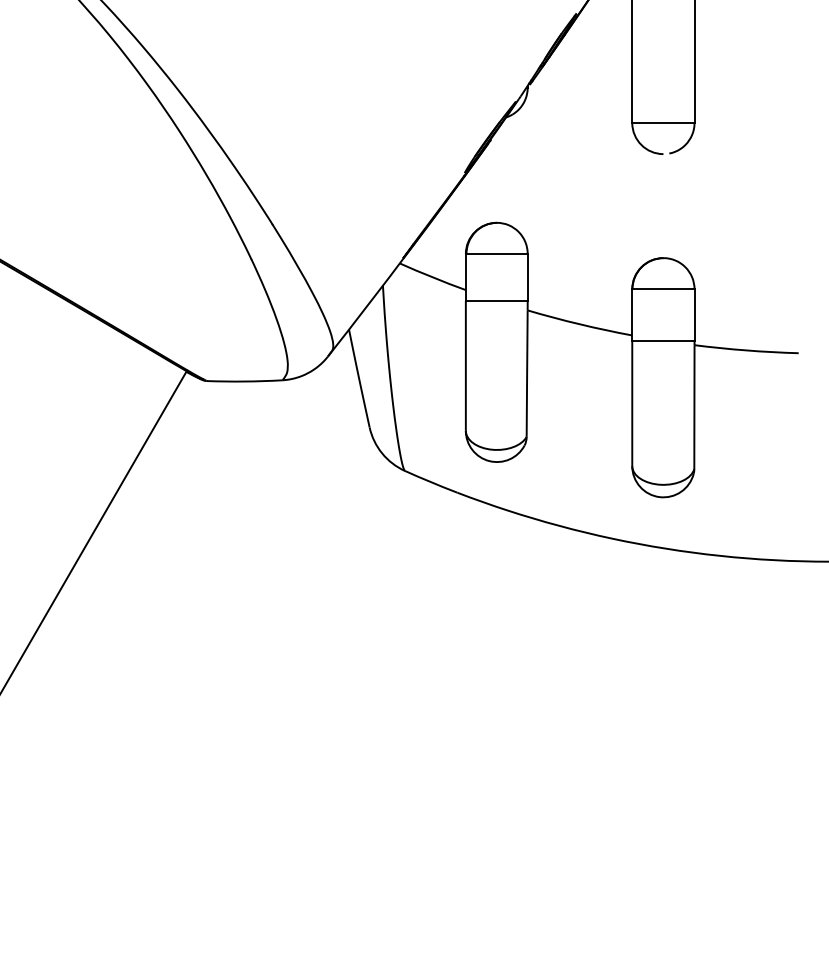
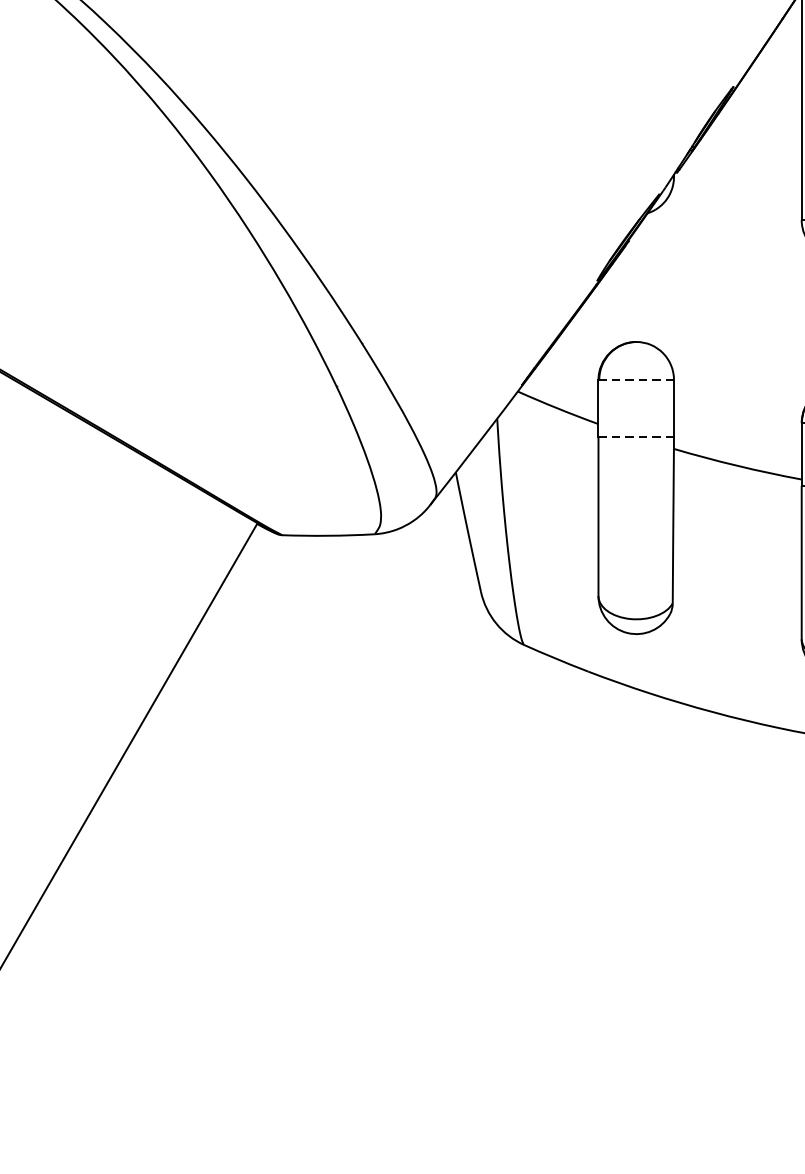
line: (496, 254) -> (635, 380), solid -> dashed
line: (496, 300) -> (635, 436), solid -> dashed

